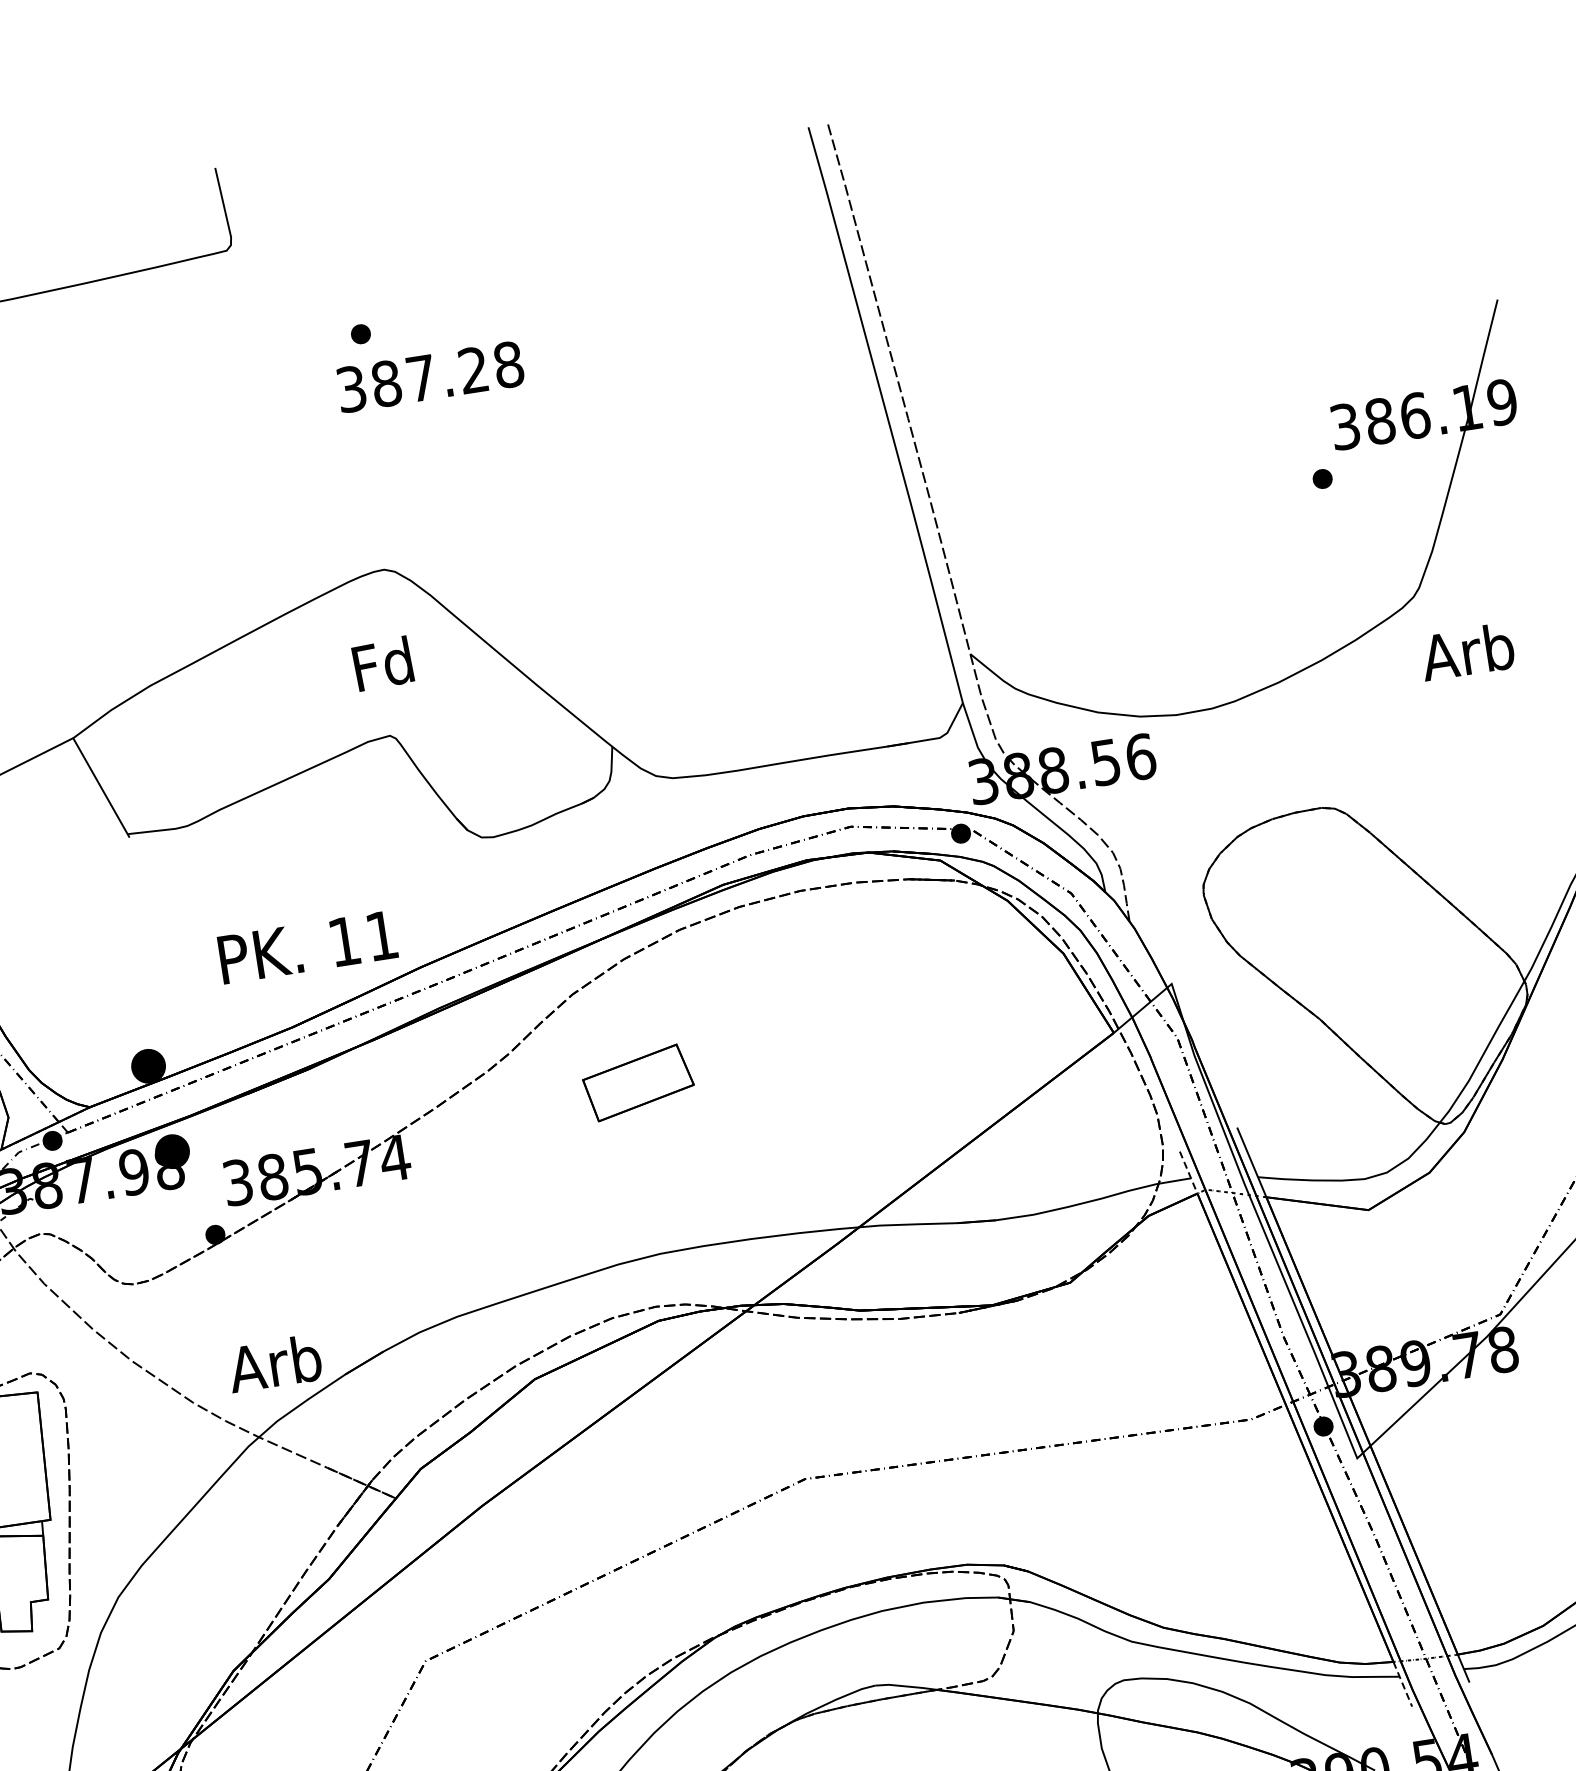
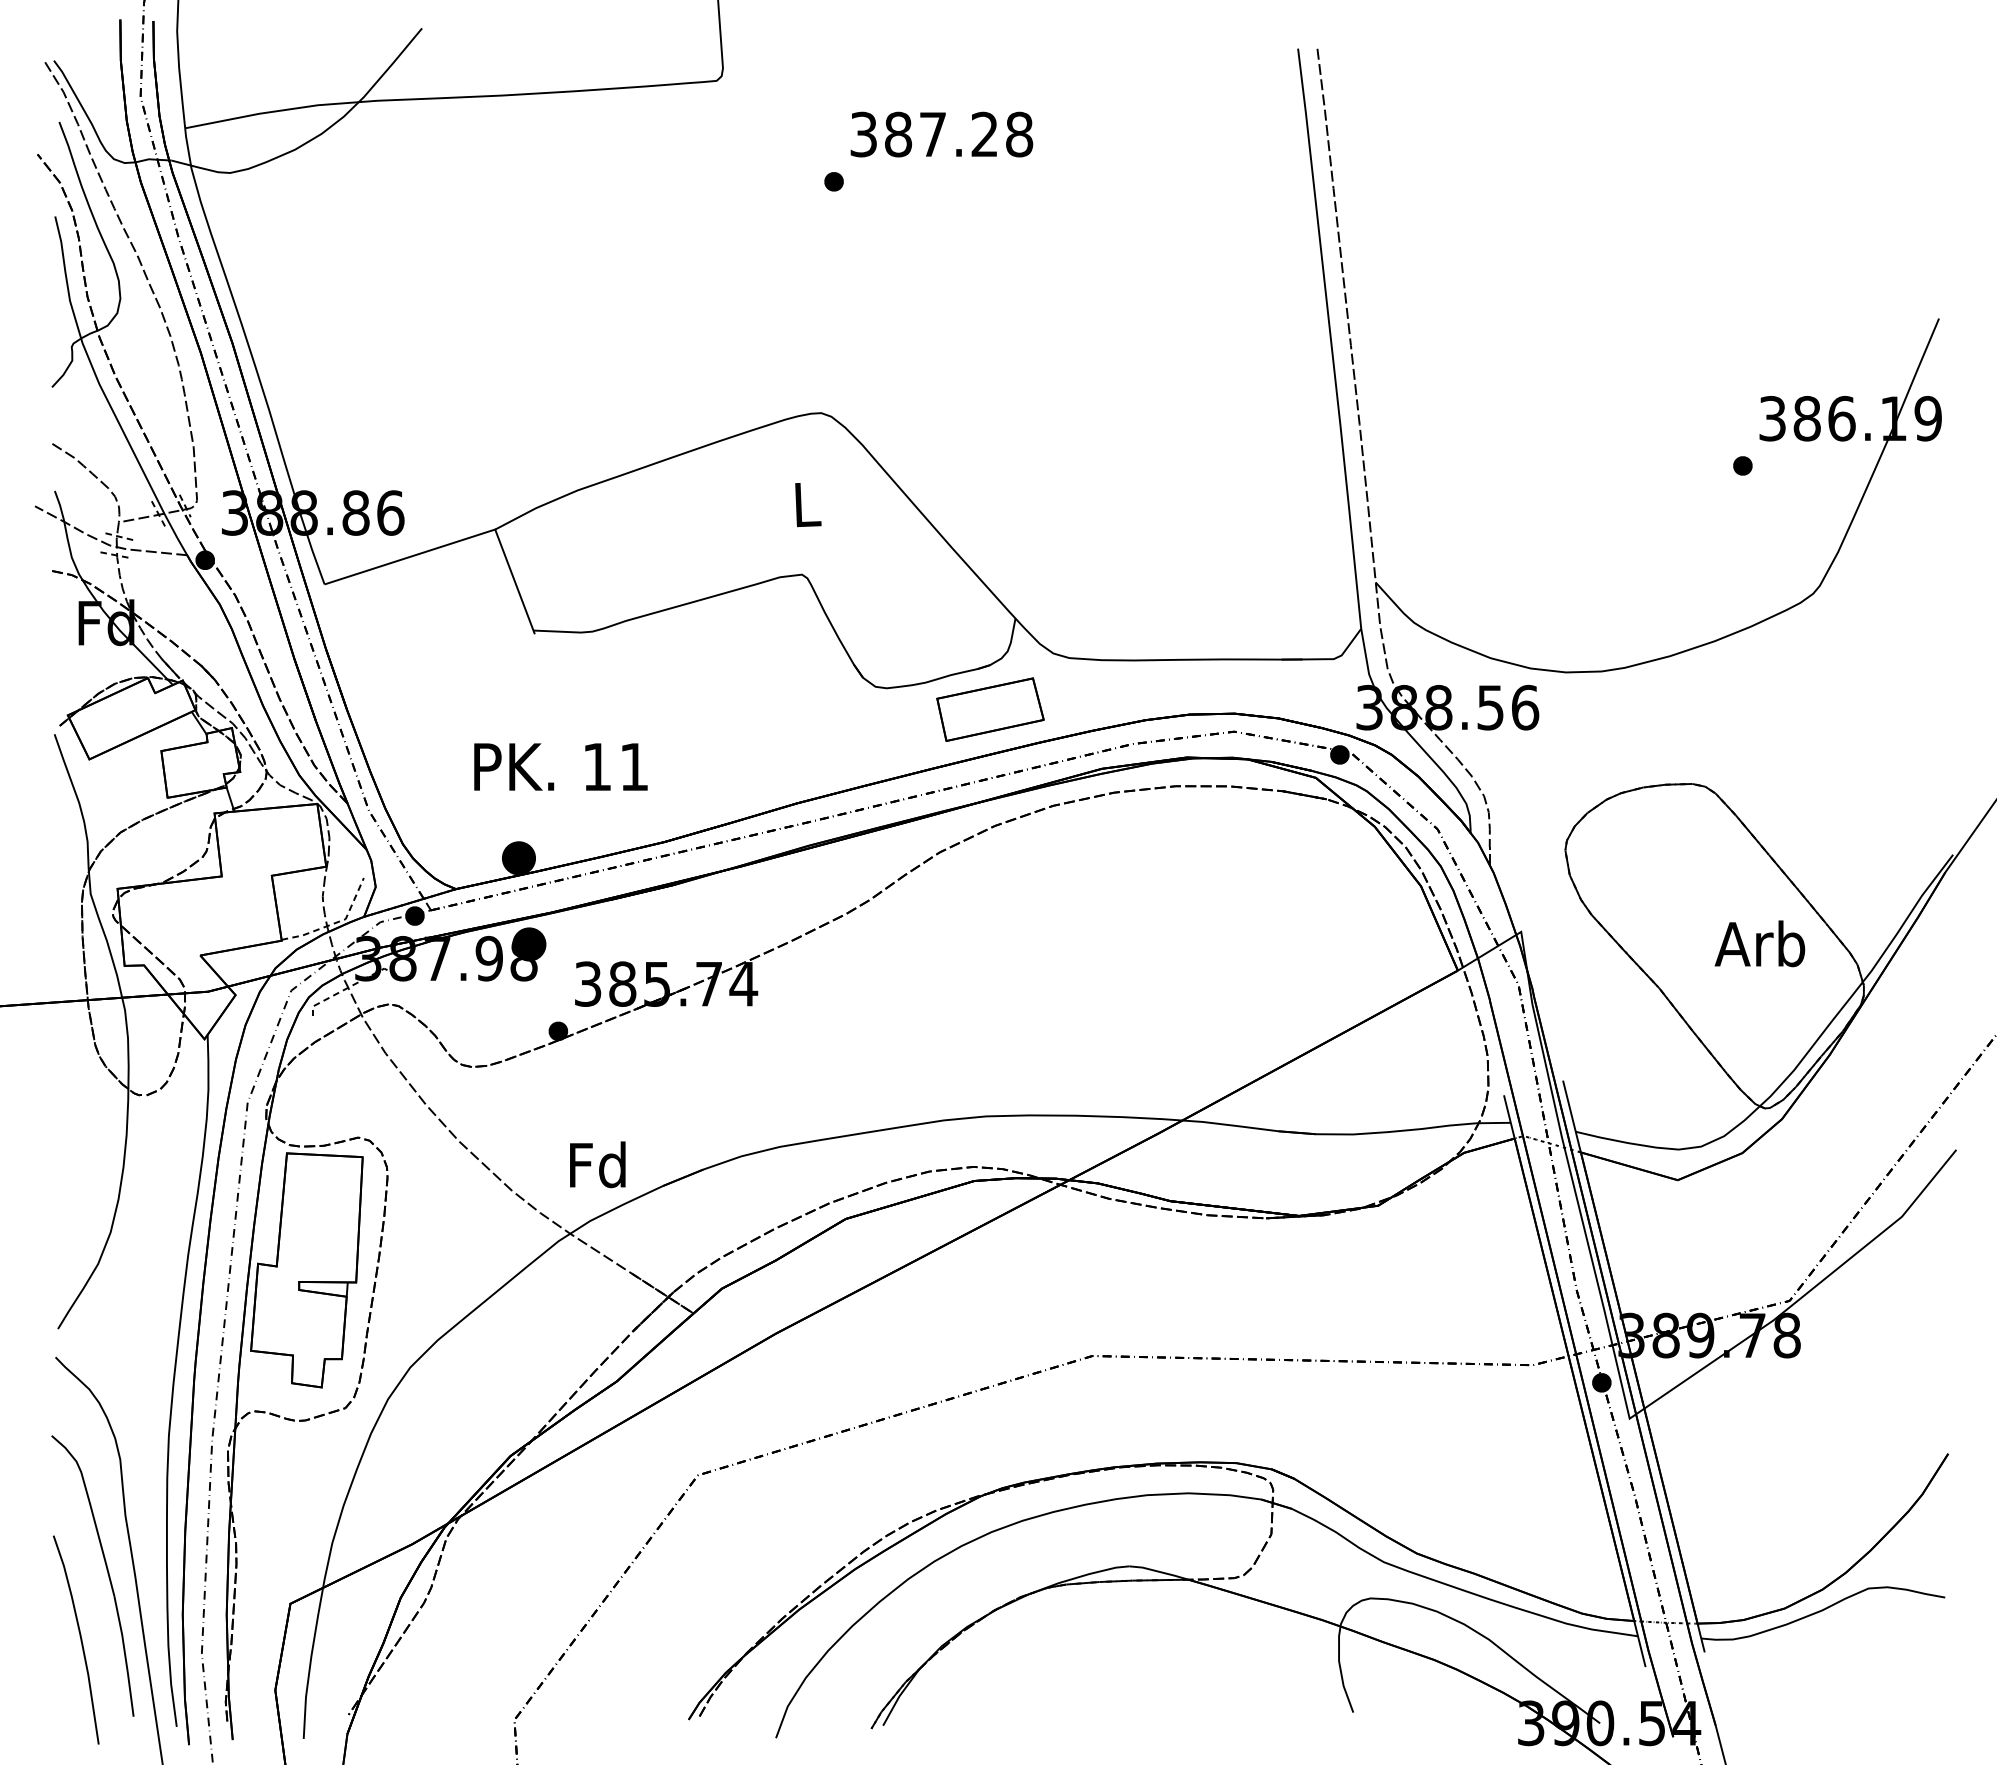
text: (430, 376) -> (941, 134), moved
text: (1466, 651) -> (1759, 943), moved
text: (382, 663) -> (805, 503), Fd -> L
text: (307, 946) -> (560, 766), moved
part: (638, 1082) -> (990, 709), moved
line: (1188, 1173) -> (1509, 1117), dashed -> solid
text: (274, 1363) -> (596, 1164), Arb -> Fd
line: (1402, 1684) -> (1639, 1644), dashed -> solid

